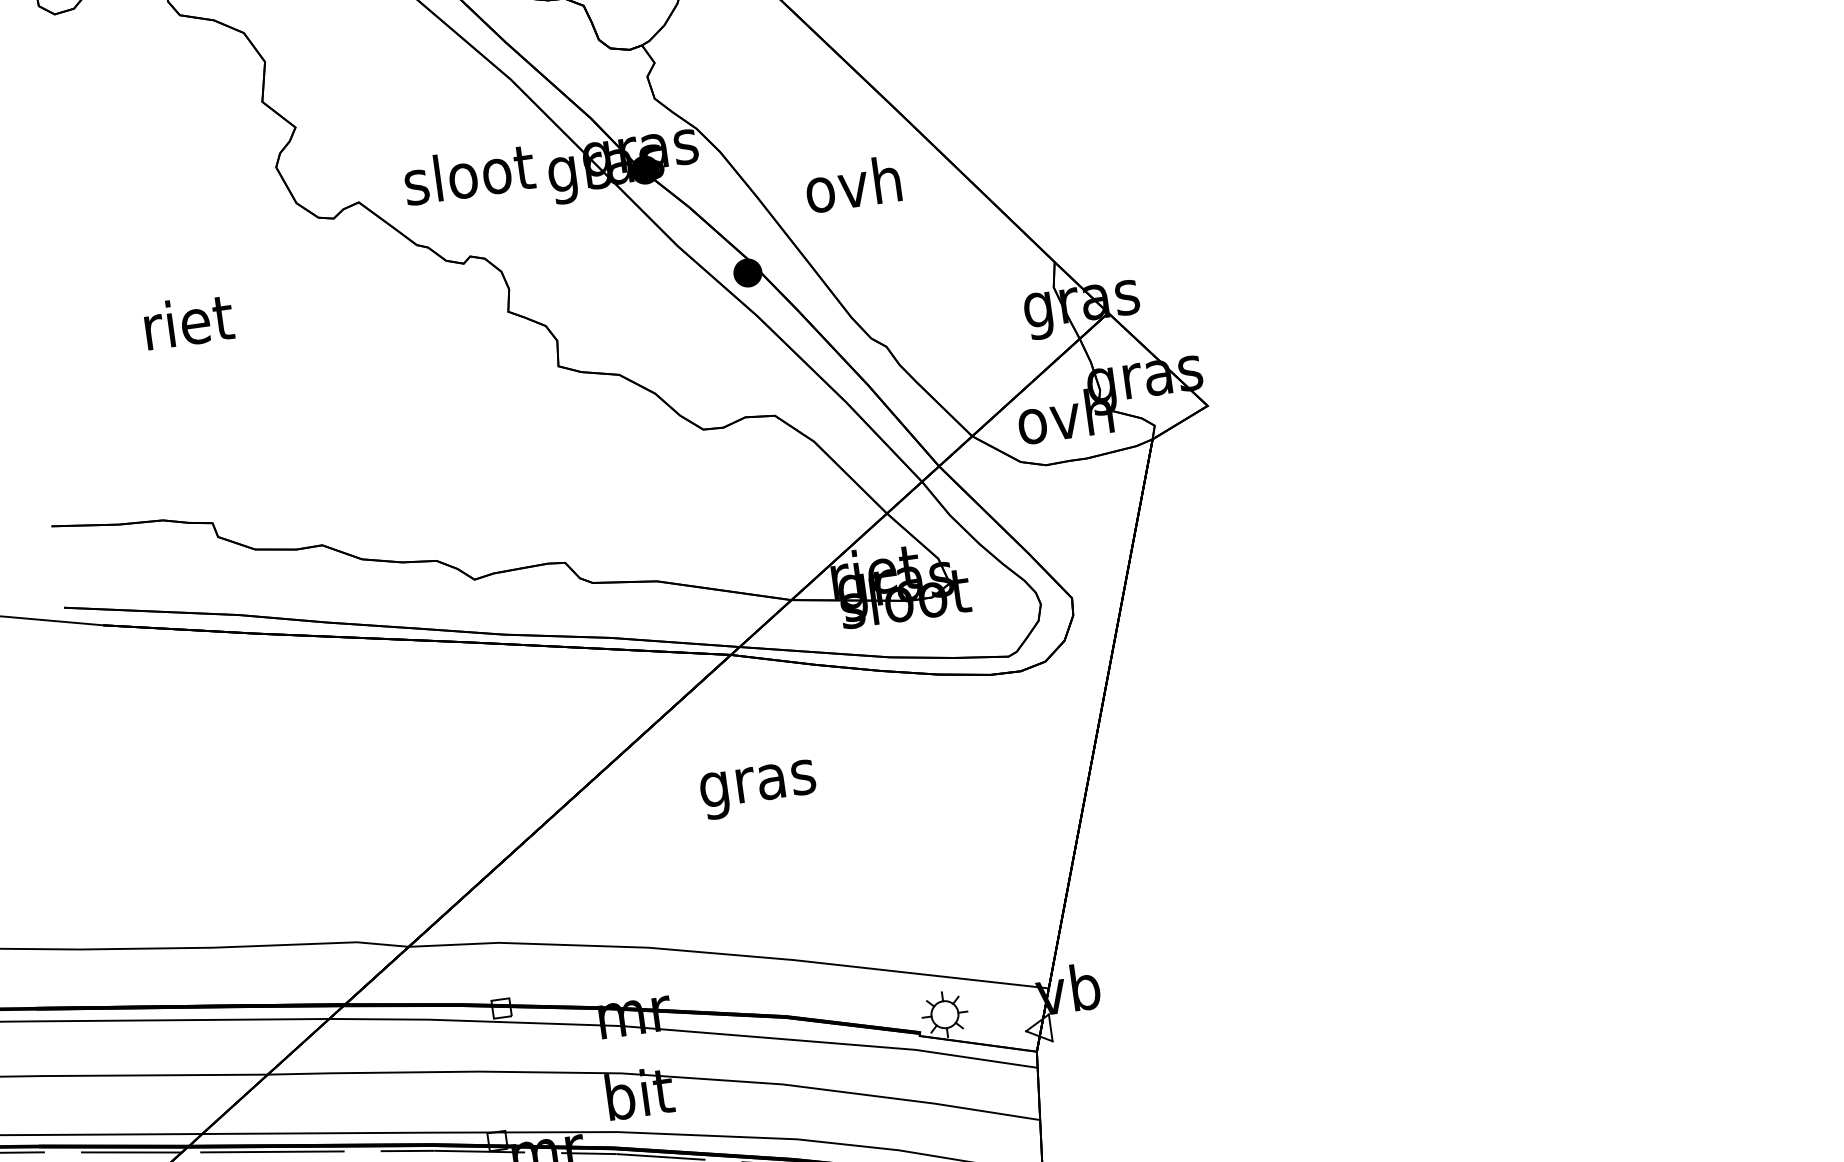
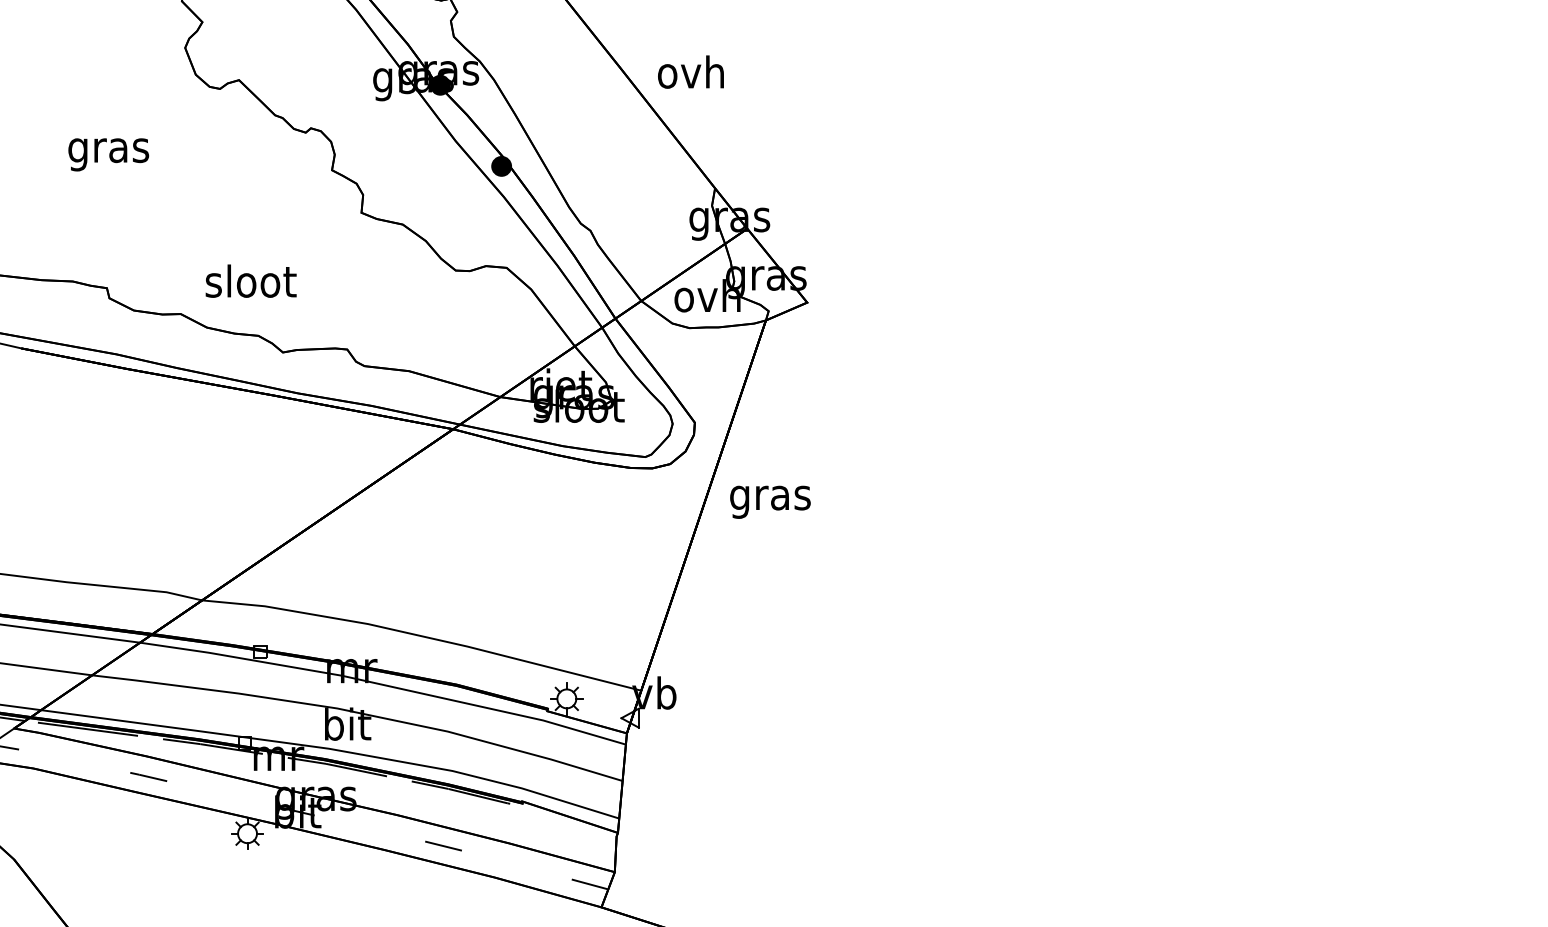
text: (468, 173) -> (250, 280), moved
text: (852, 183) -> (690, 71), moved
text: (187, 327) -> (108, 150), riet -> gras
text: (758, 788) -> (770, 501), moved

